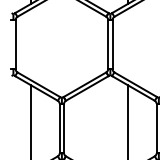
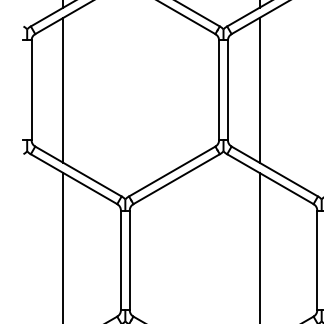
line: (31, 44) -> (63, 90), added
line: (128, 44) -> (260, 90), added

